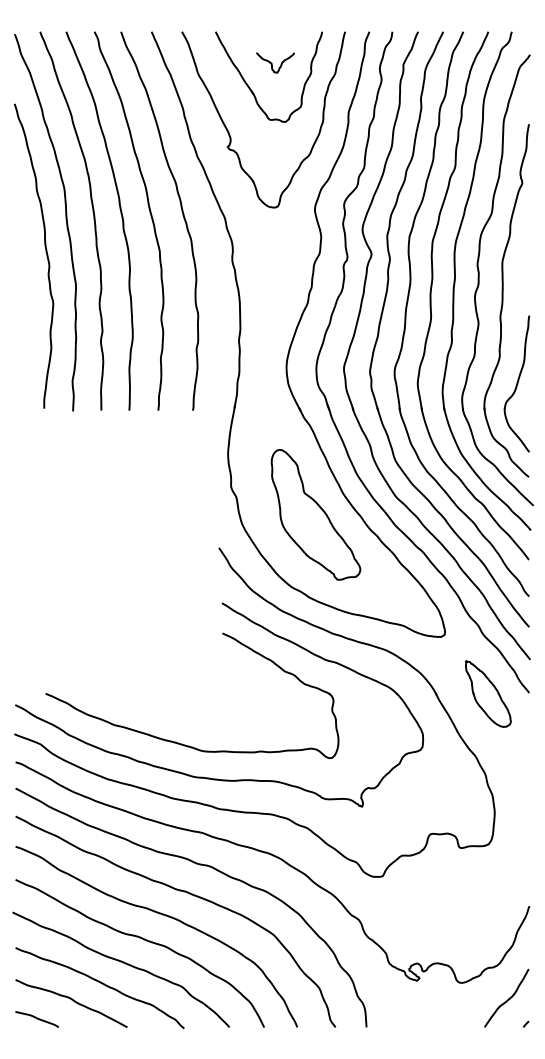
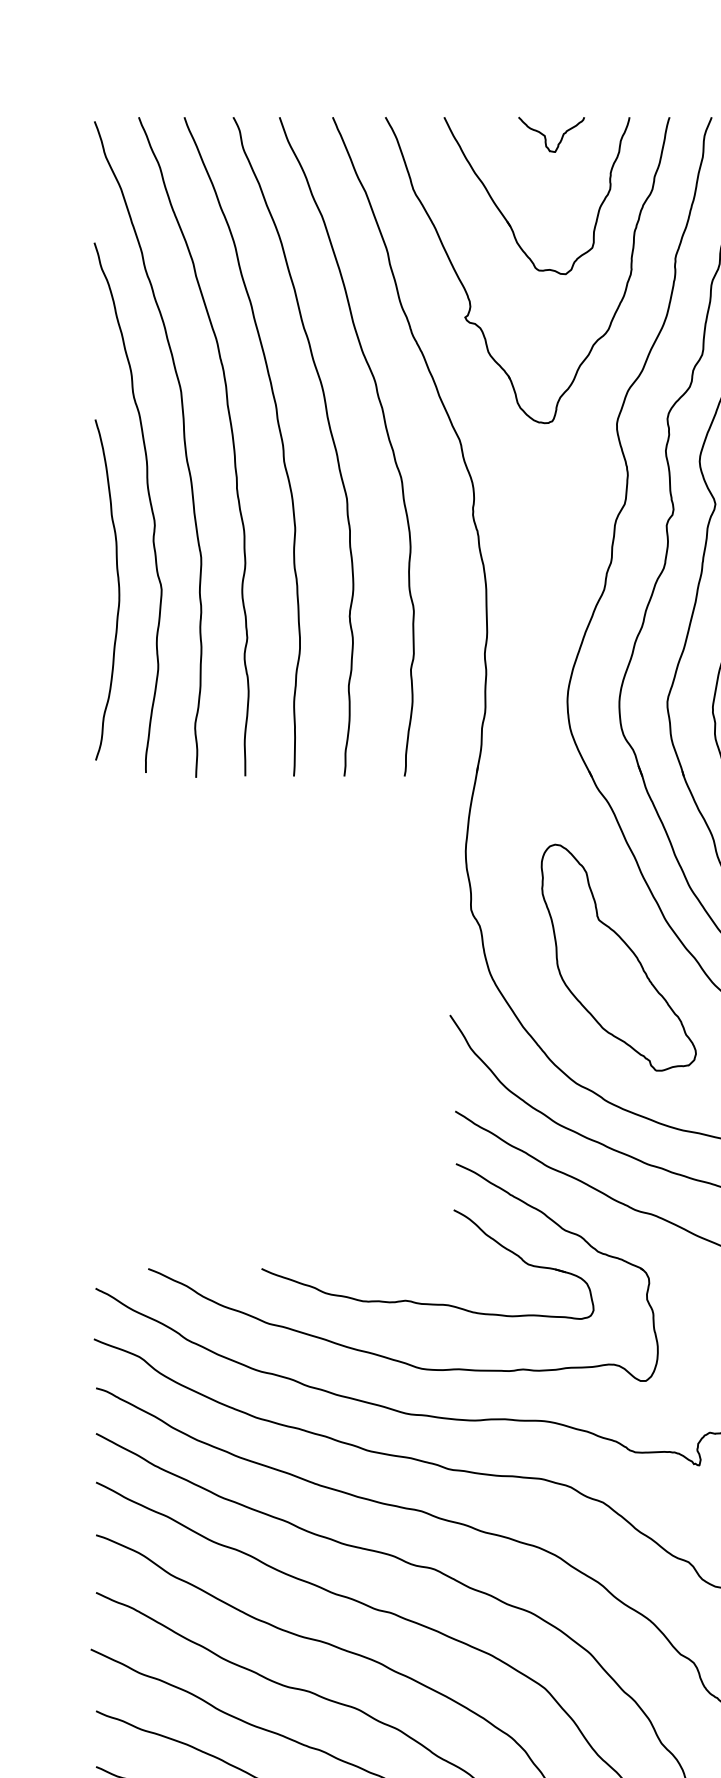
curve: (272, 63) -> (546, 135), moved
curve: (27, 300) -> (116, 584), added
part: (202, 712) -> (421, 1301), added

